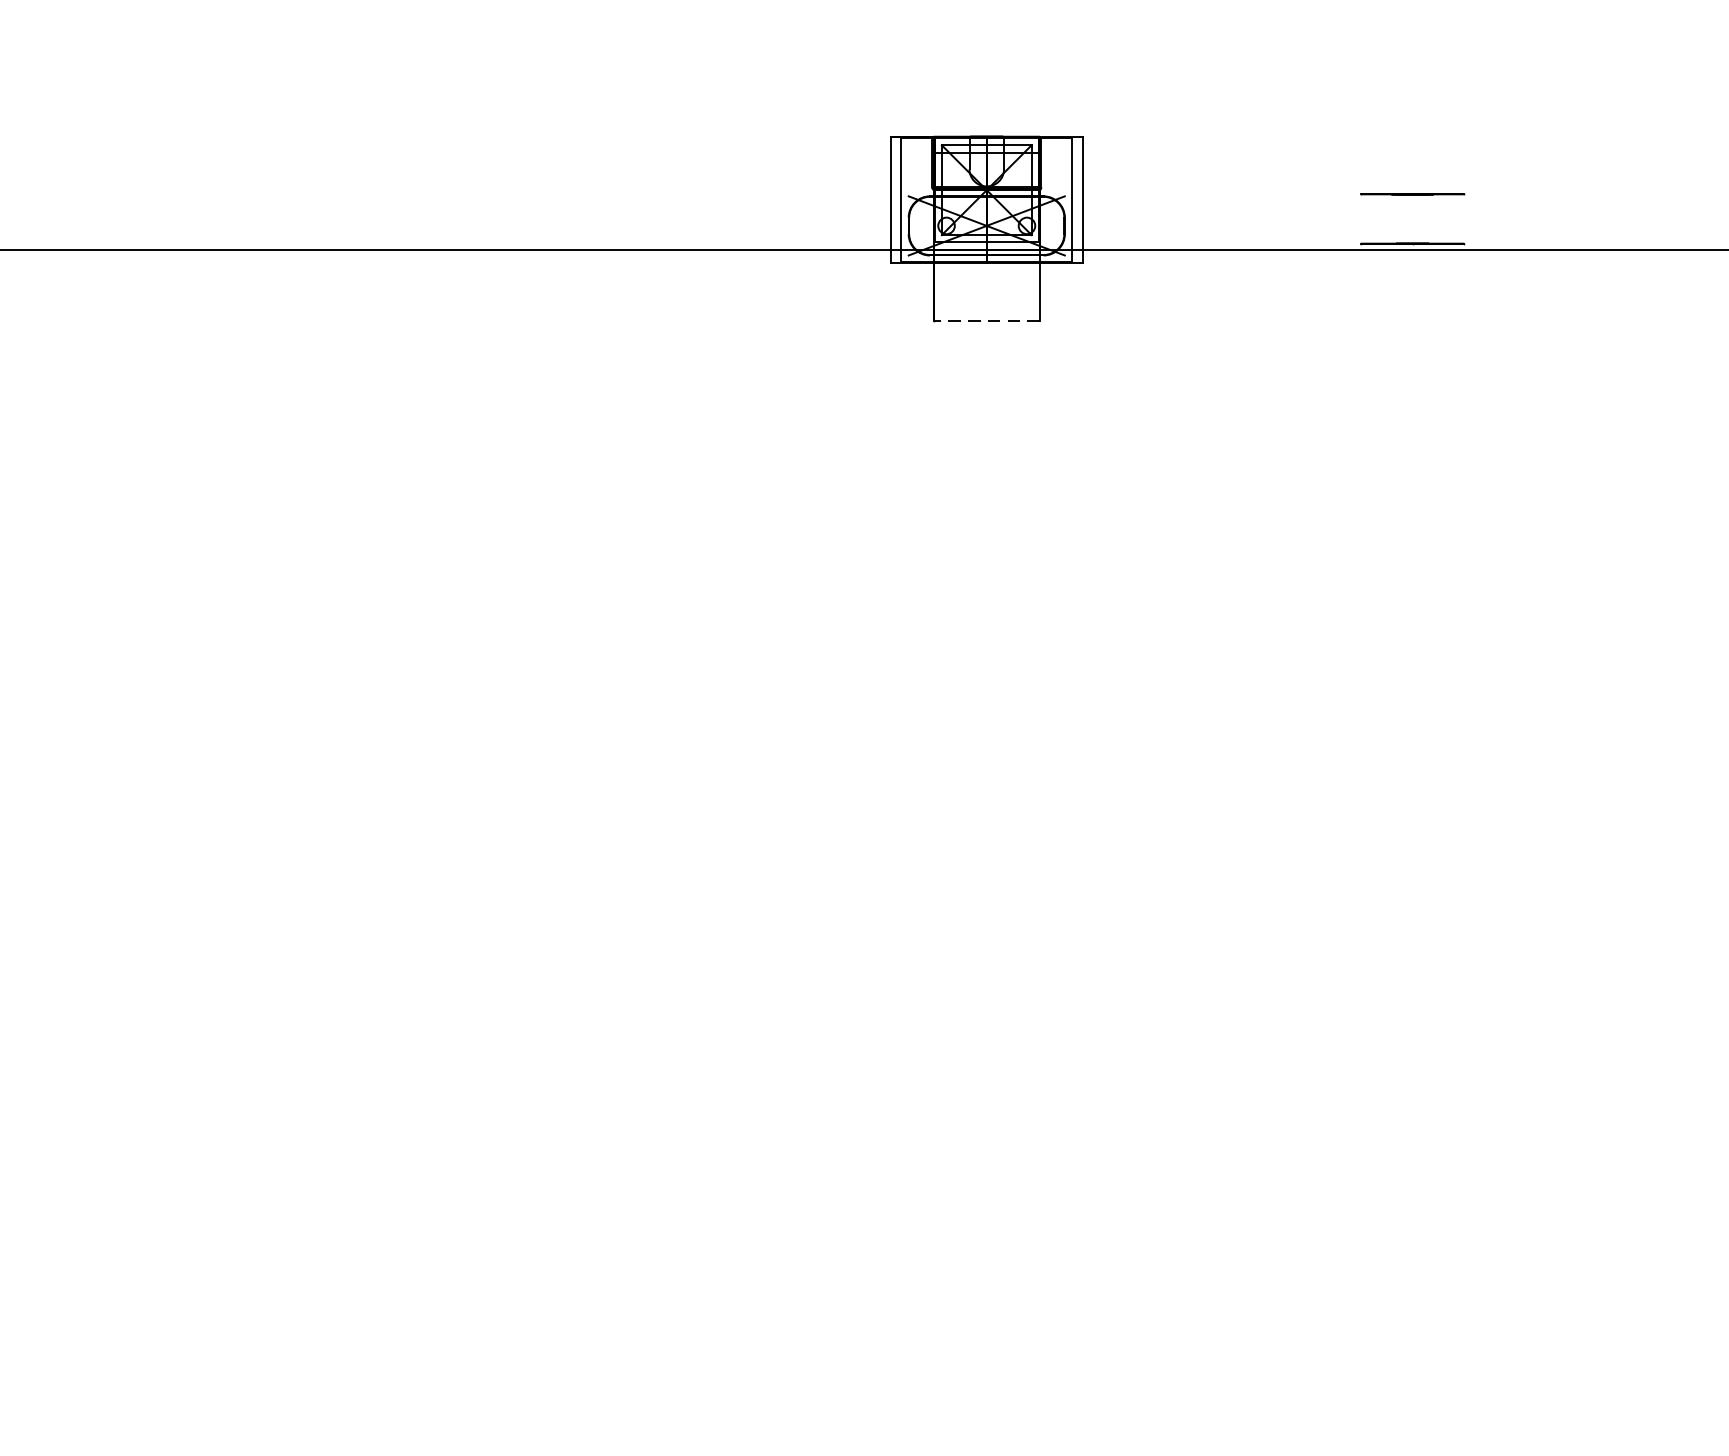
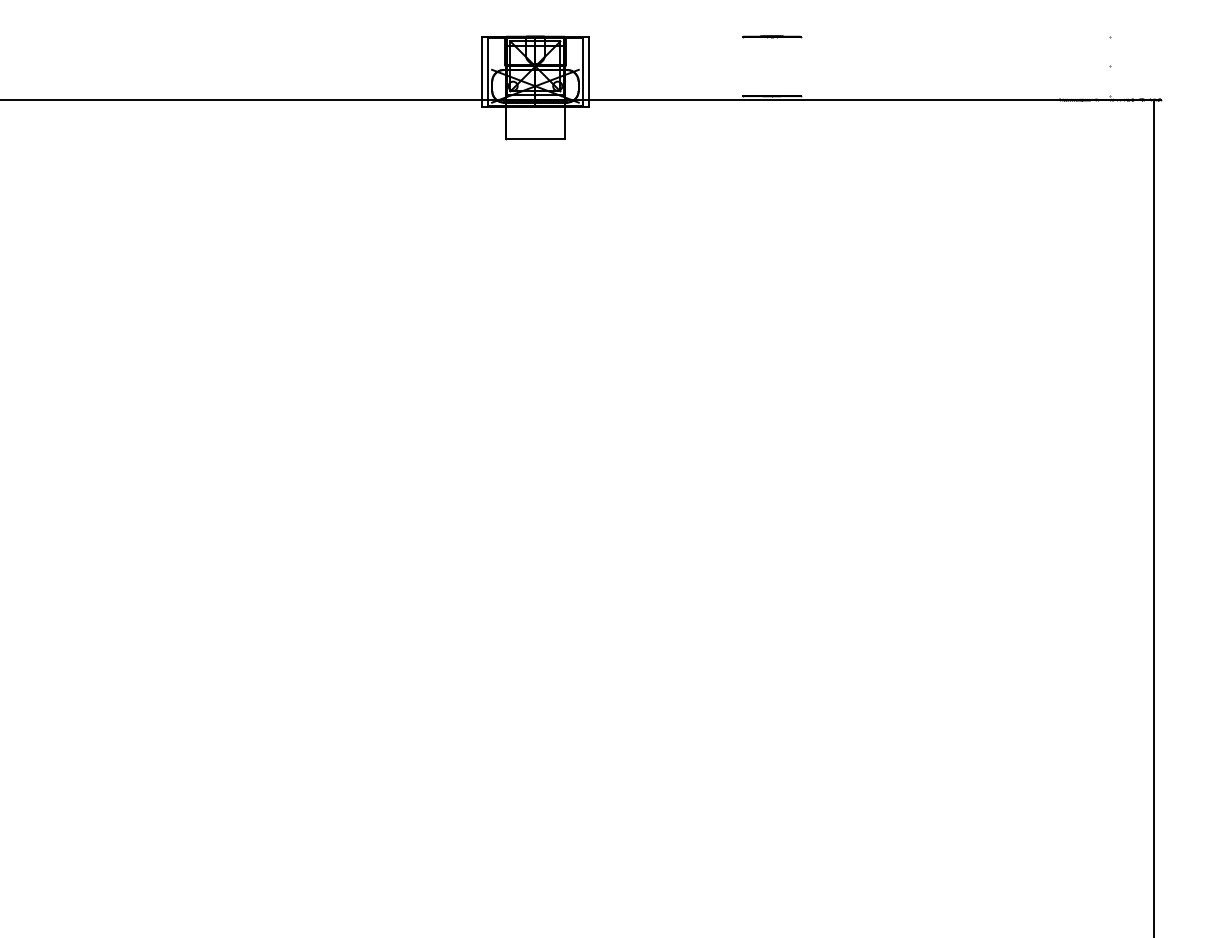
line: (1413, 193) -> (772, 36), moved
line: (986, 321) -> (535, 139), dashed -> solid

